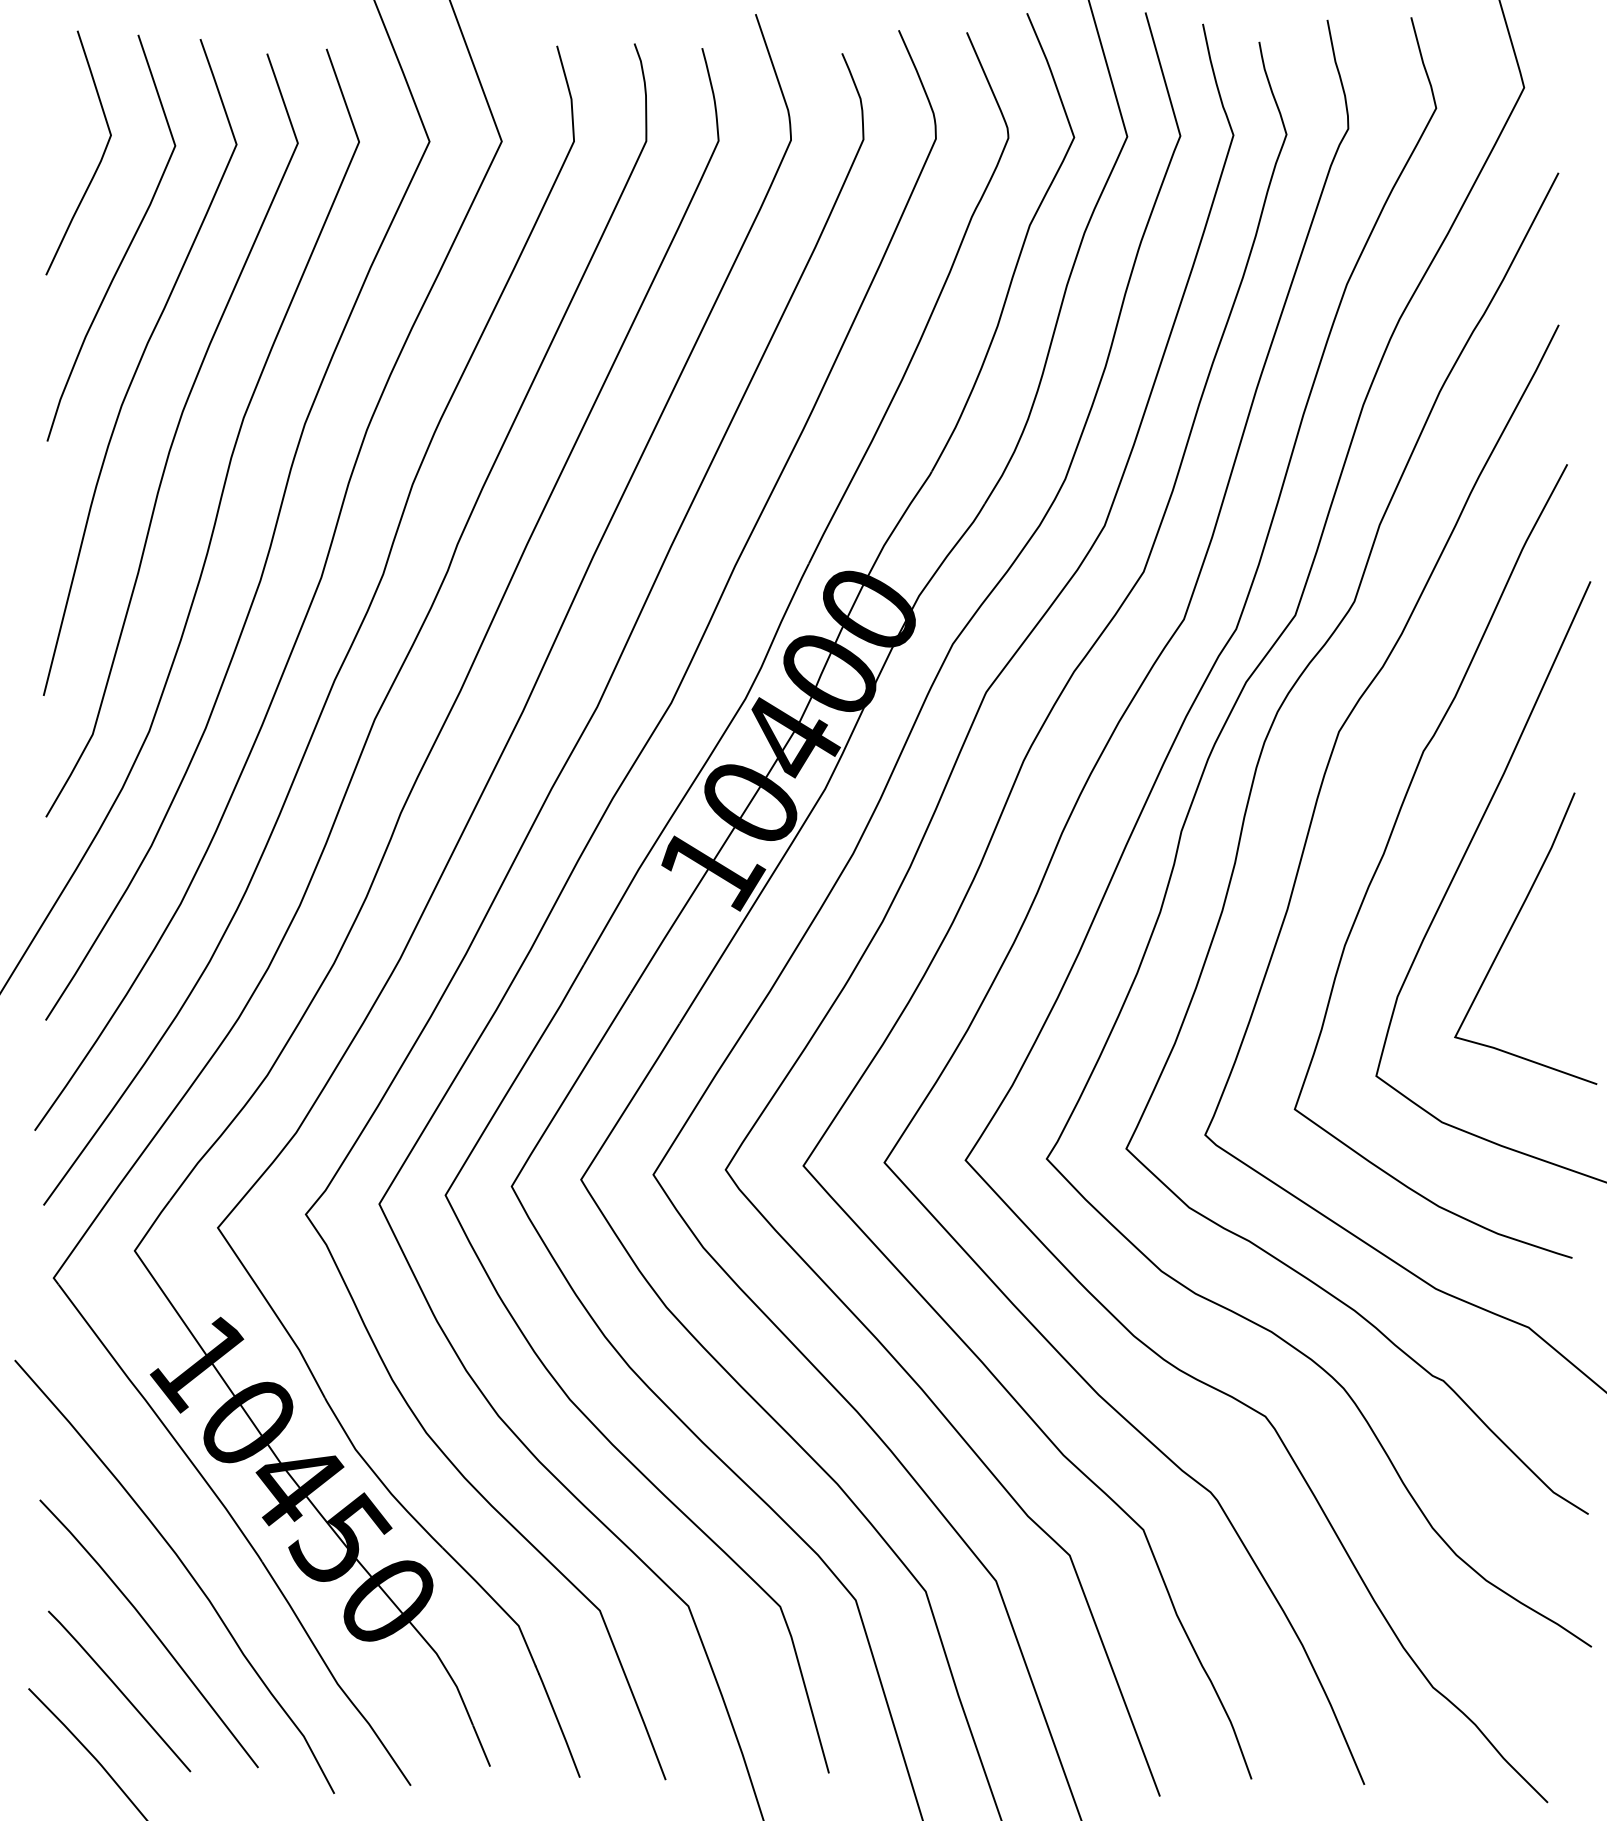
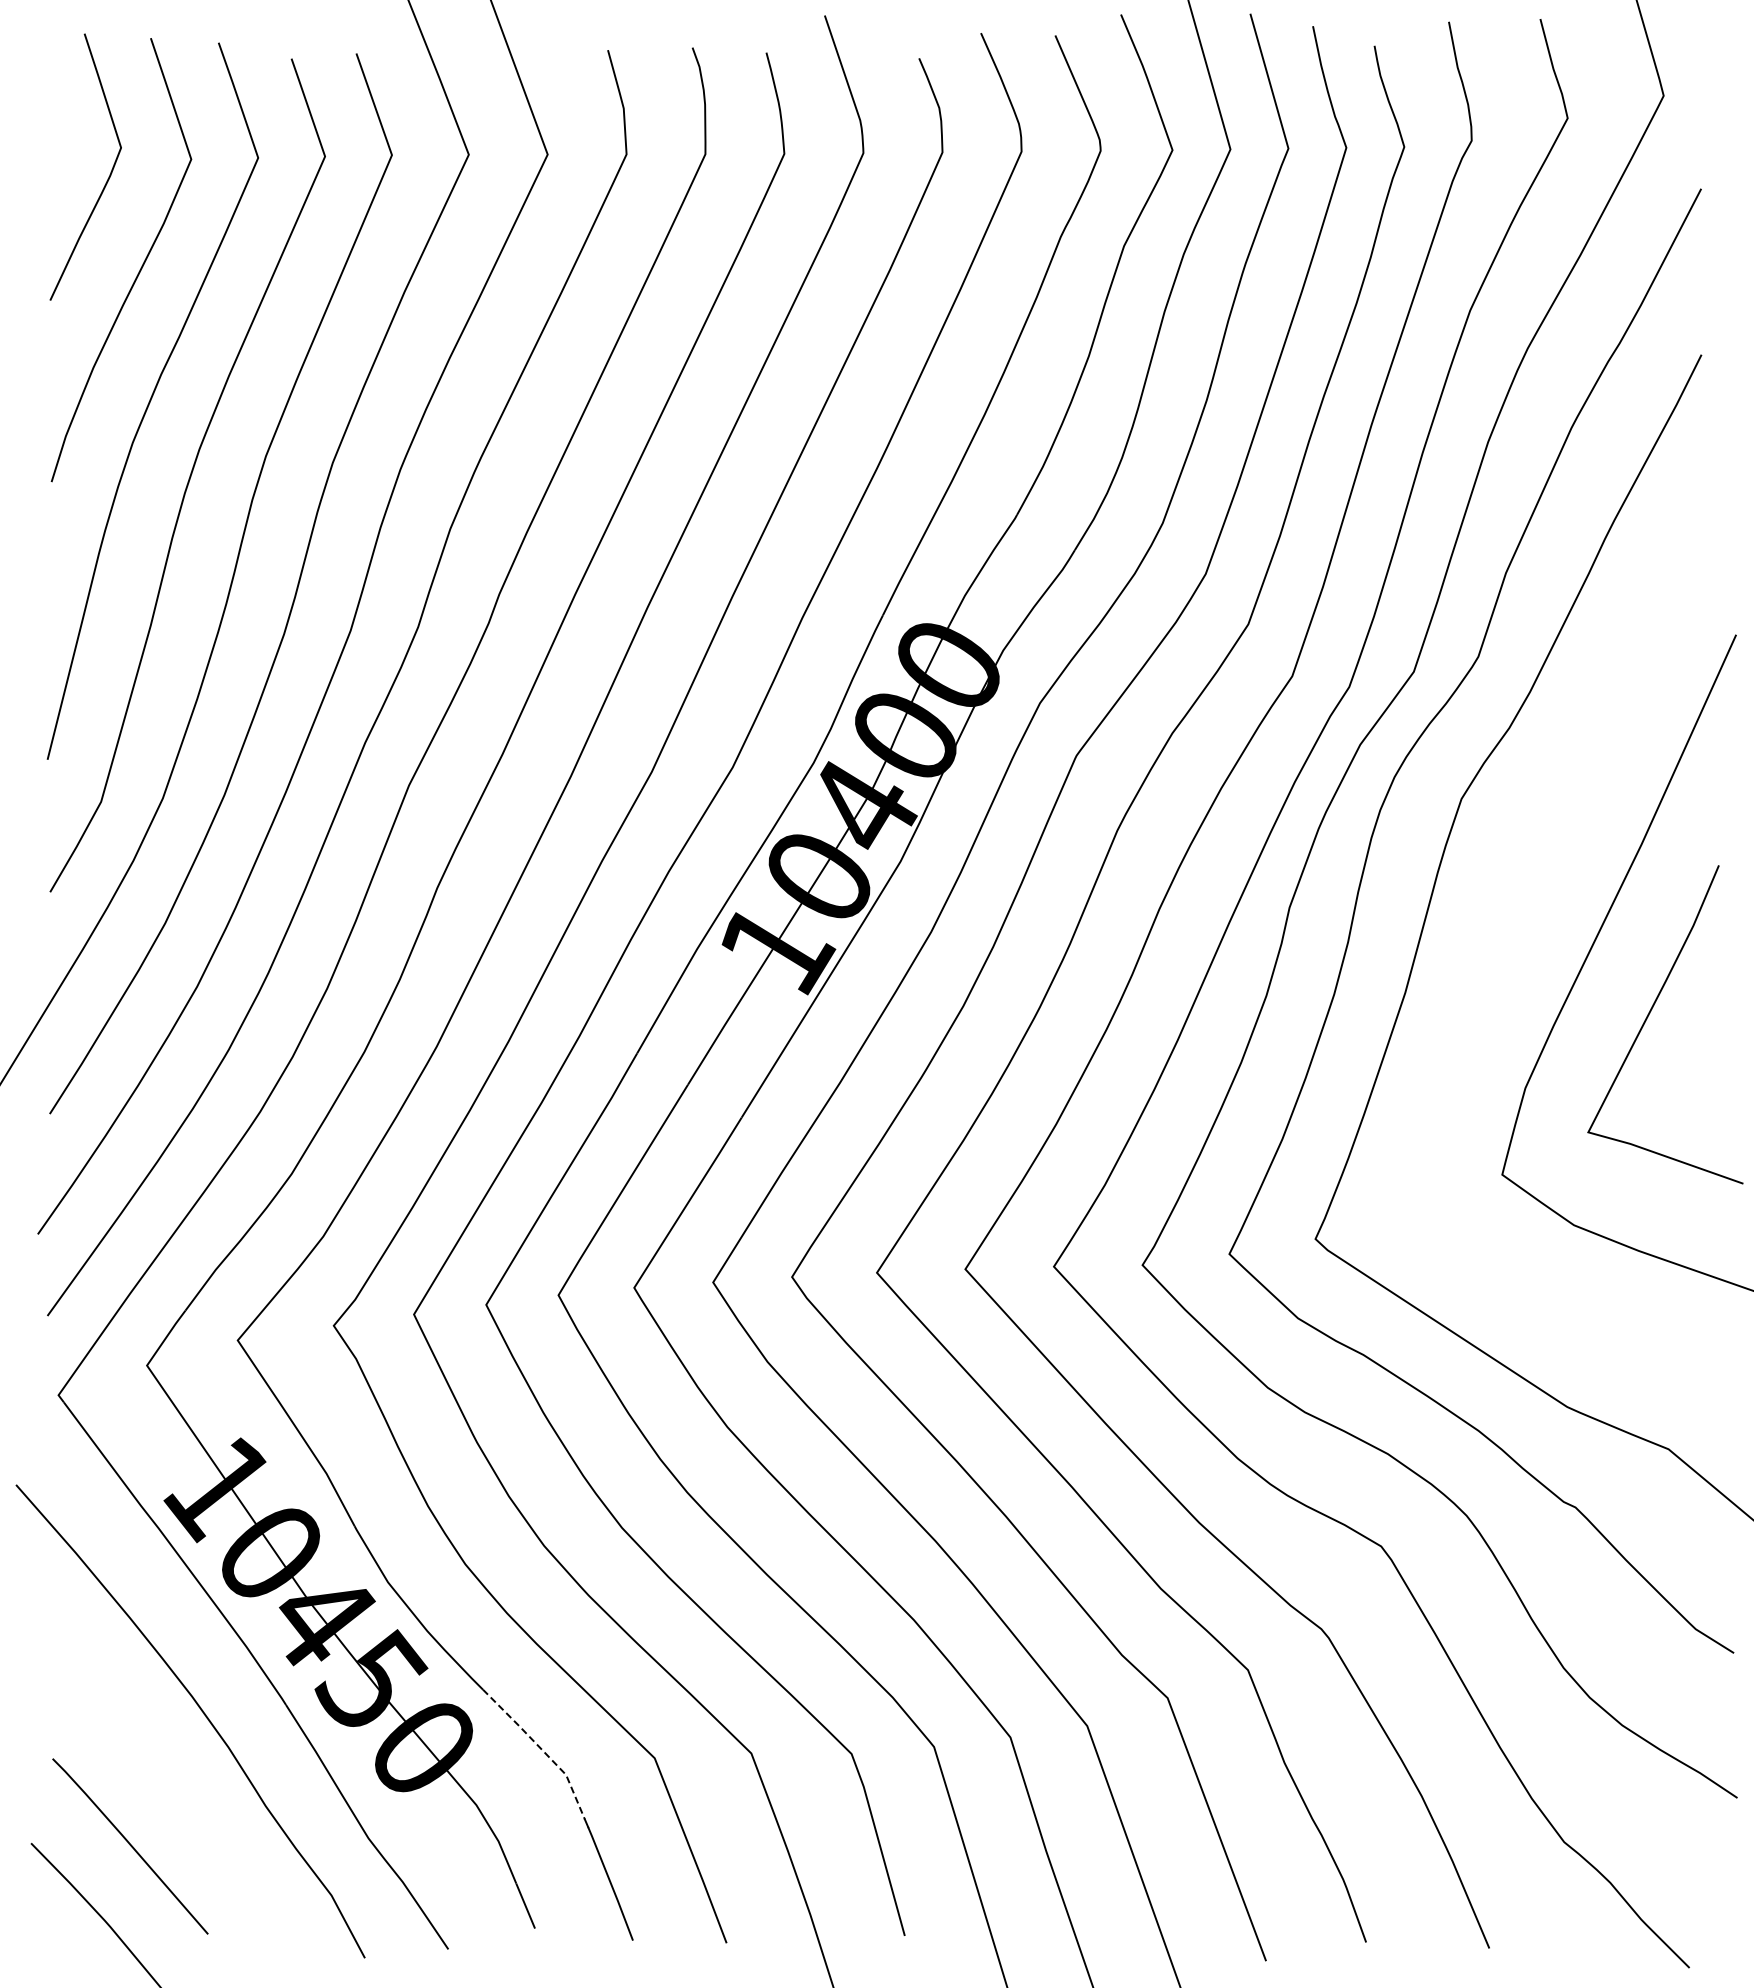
curve: (1389, 842) -> (1516, 919), removed
line: (497, 1602) -> (542, 1749), solid -> dashed
curve: (151, 1631) -> (165, 1780), removed

